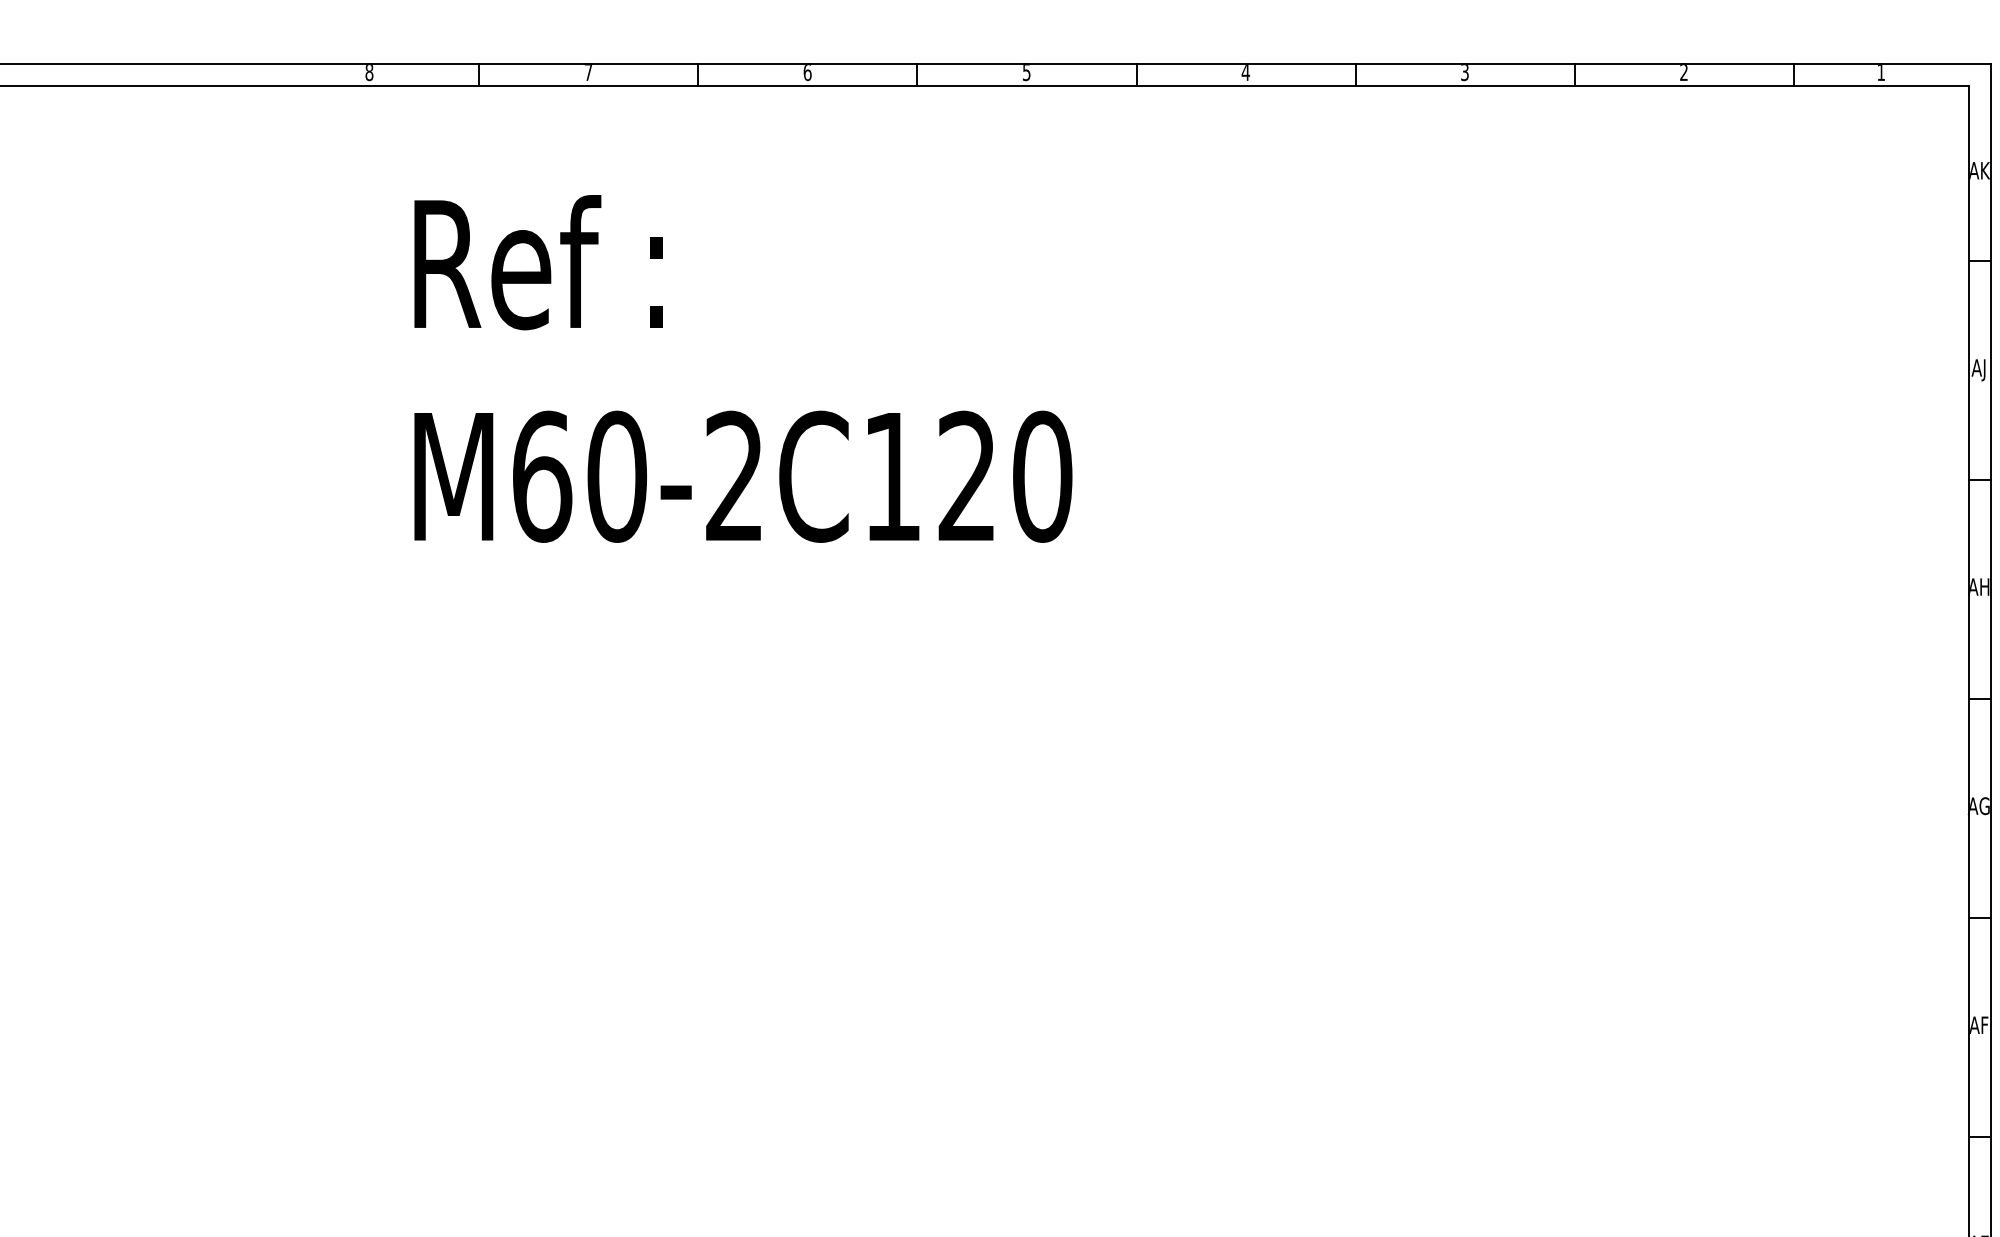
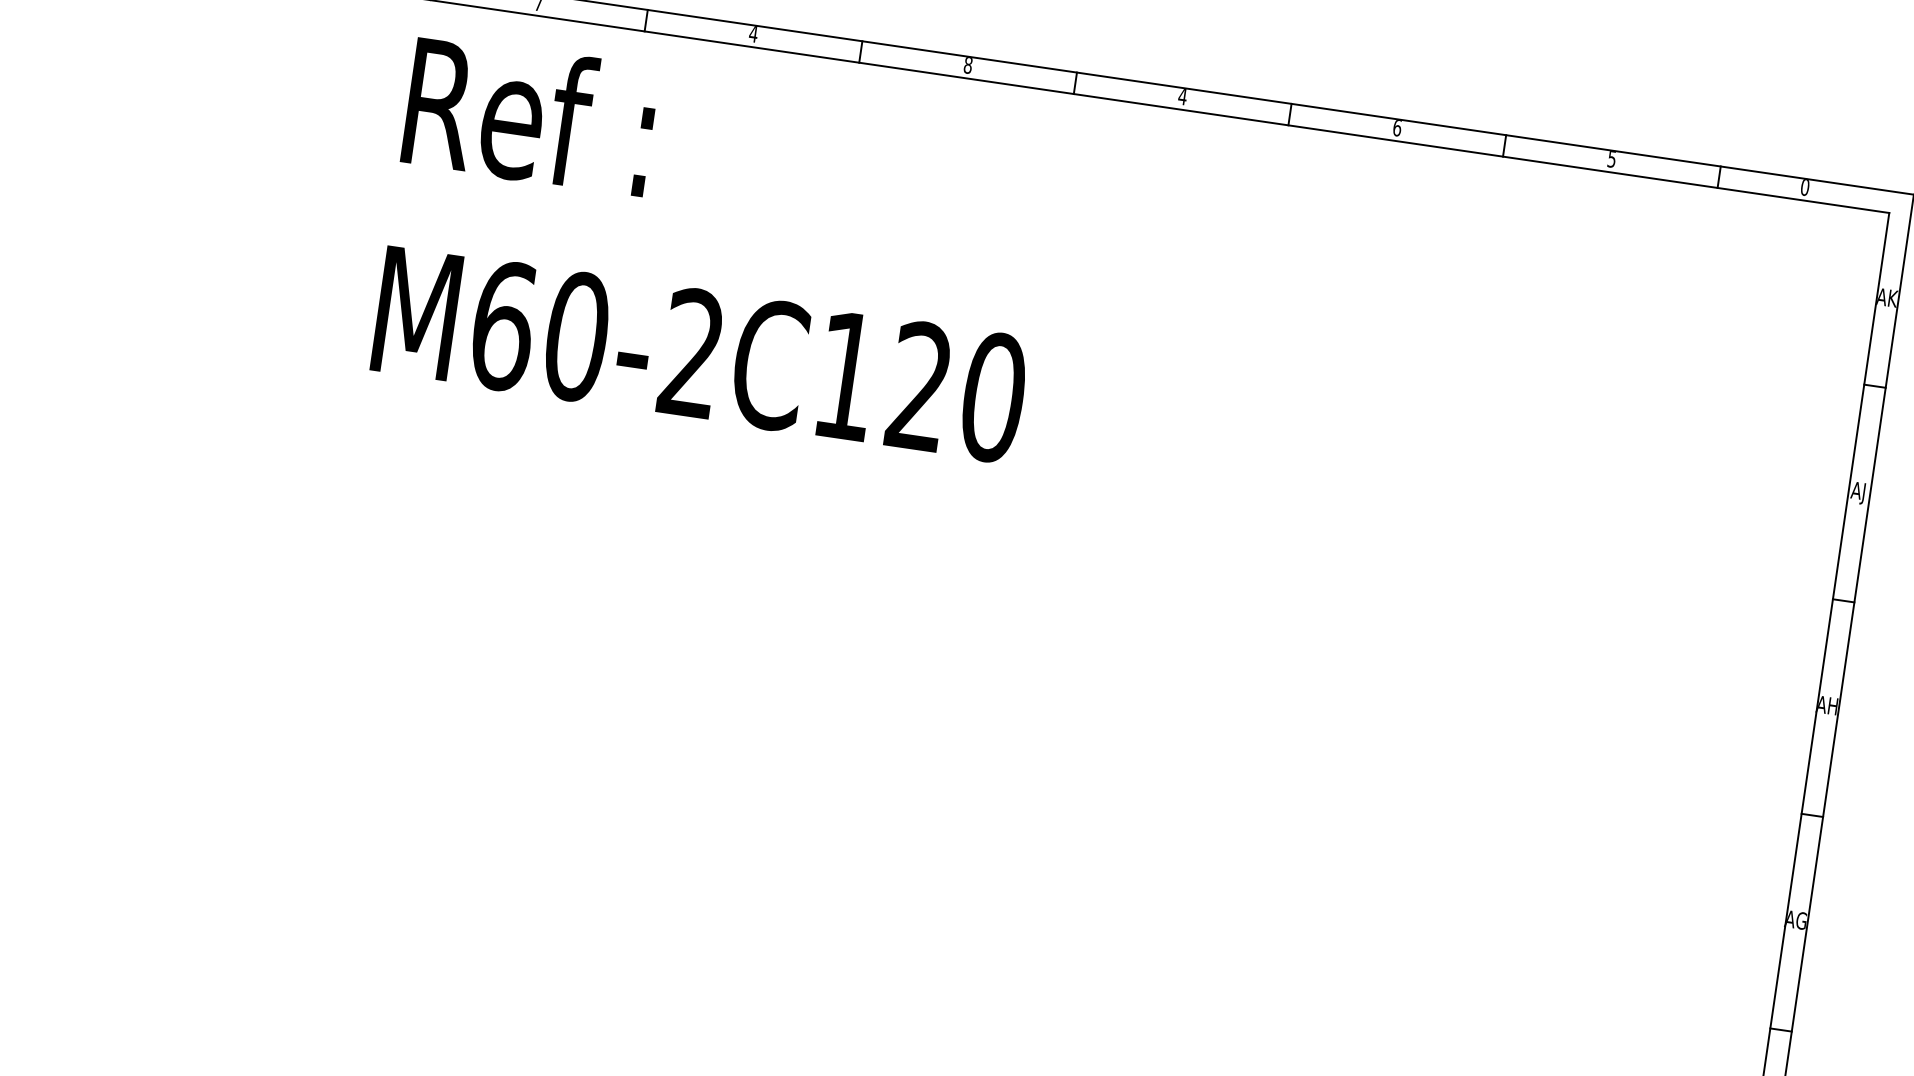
text: (807, 73) -> (753, 35), 6 -> 4
text: (1026, 73) -> (967, 66), 5 -> 8
text: (1464, 73) -> (1396, 128), 3 -> 6
text: (1683, 73) -> (1611, 160), 2 -> 5
text: (1881, 73) -> (1805, 188), 1 -> 0
text: (743, 368) -> (716, 248), moved

